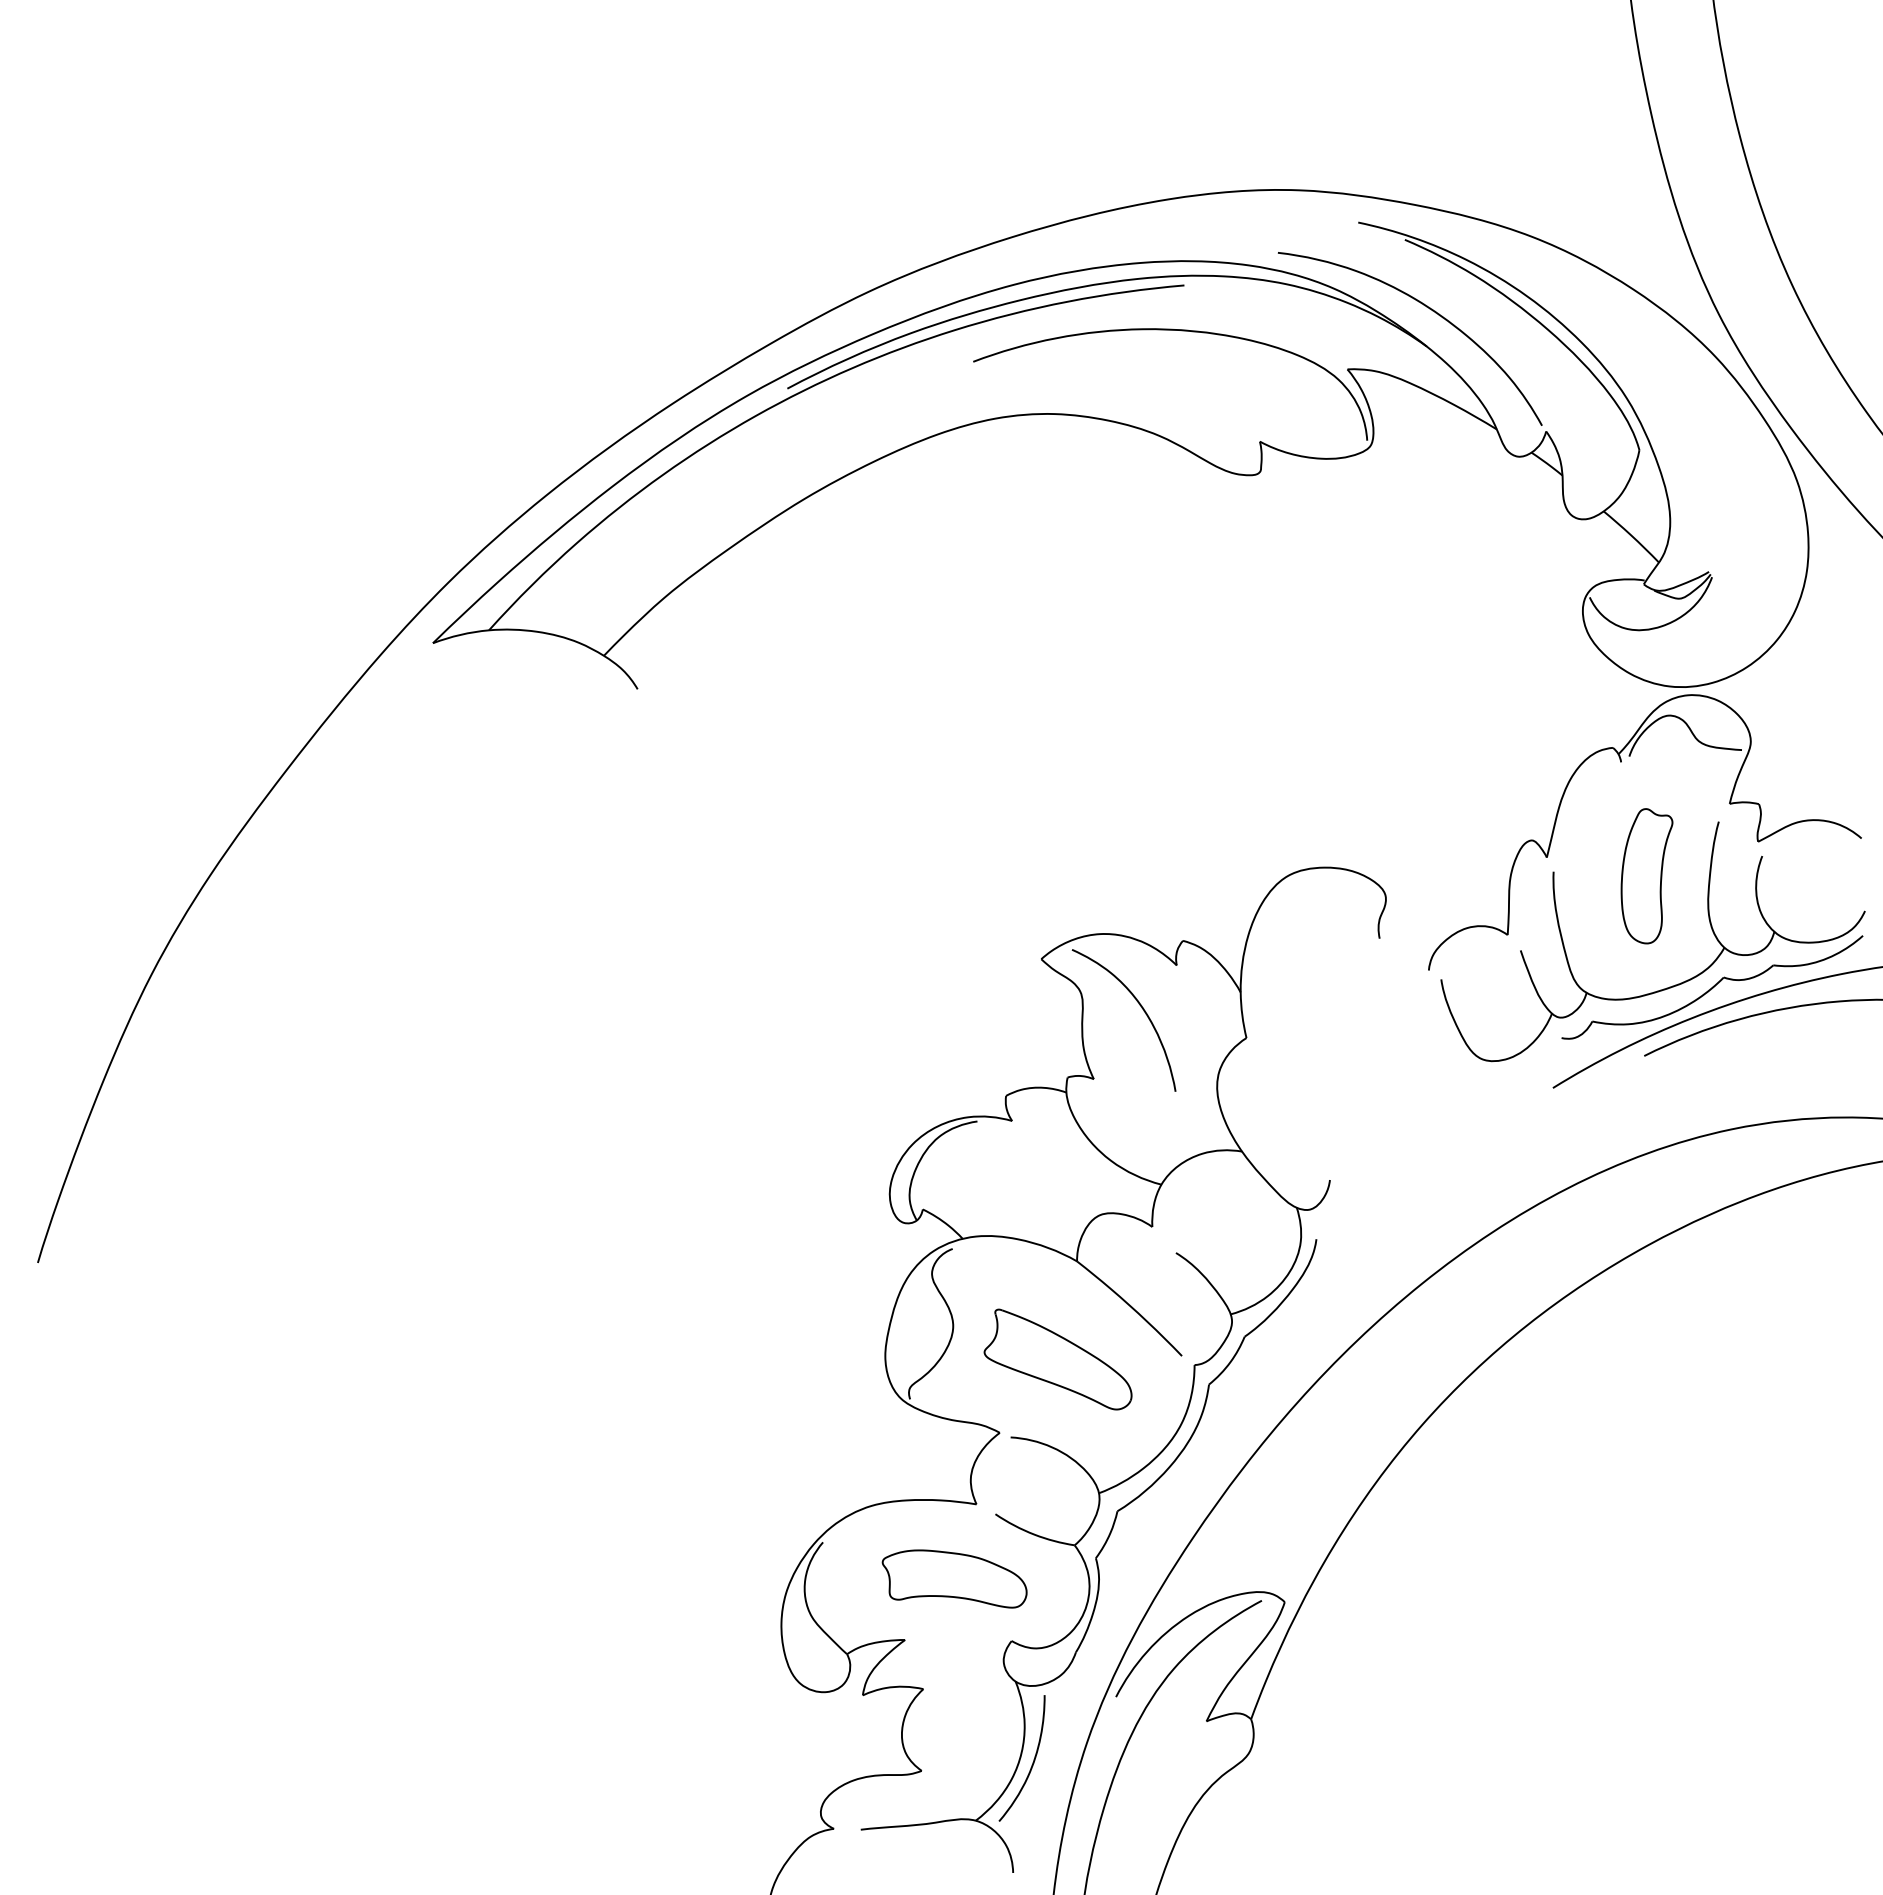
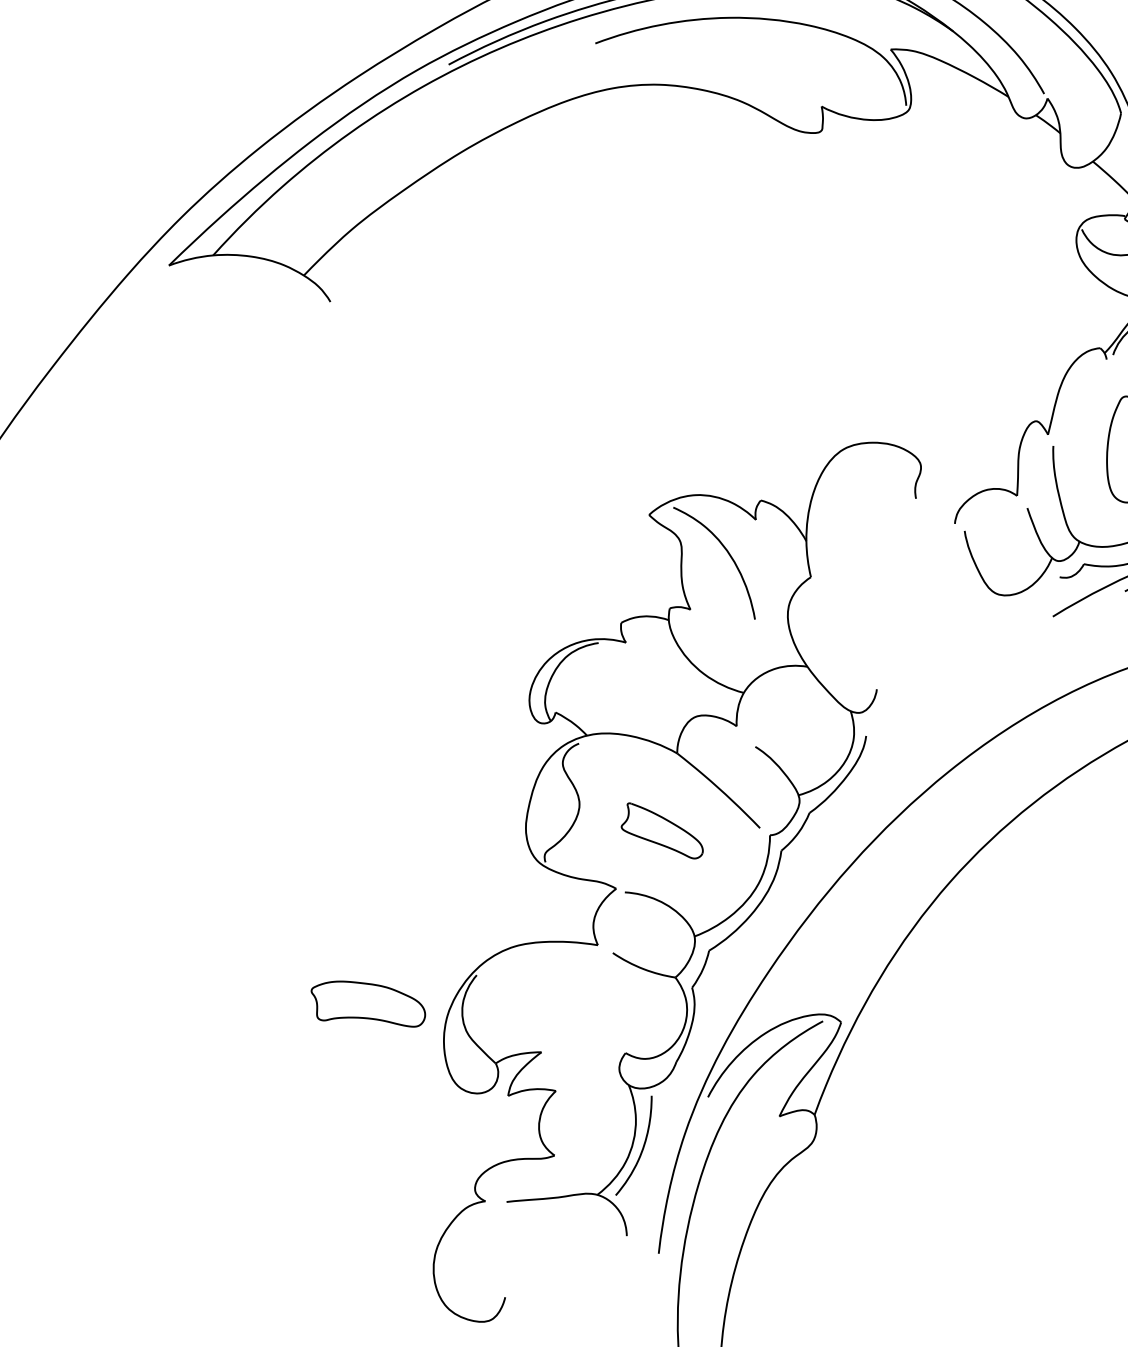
part: (1057, 1359) -> (661, 830), size x0.7
part: (954, 1578) -> (368, 1003), moved

